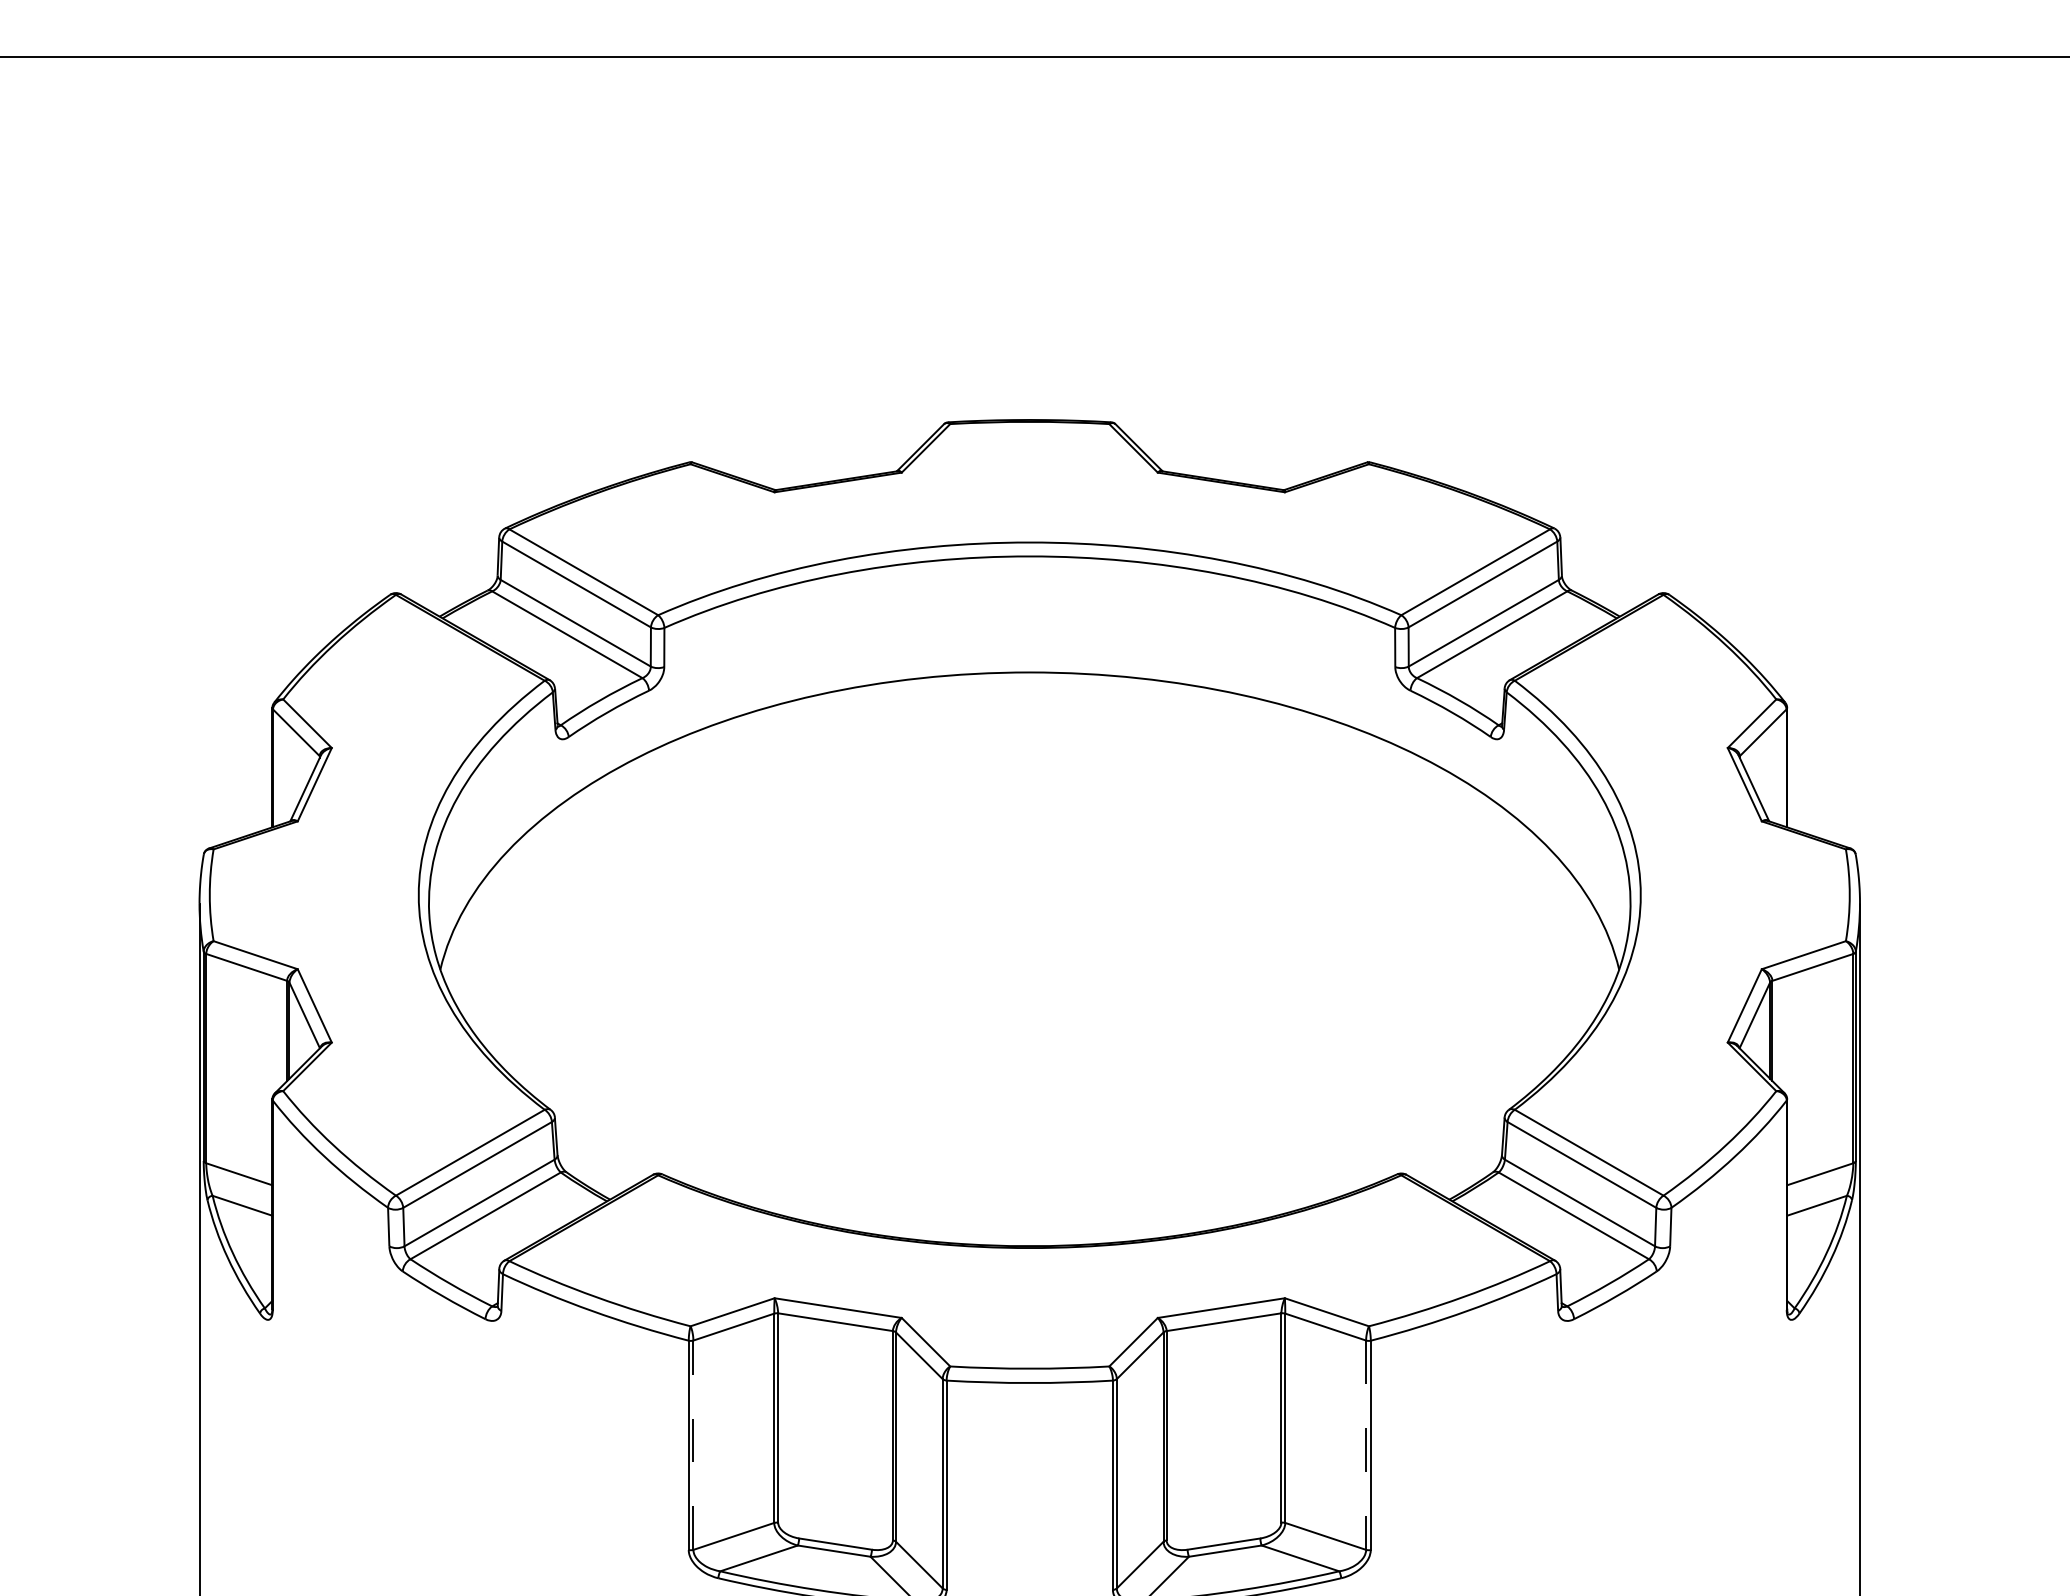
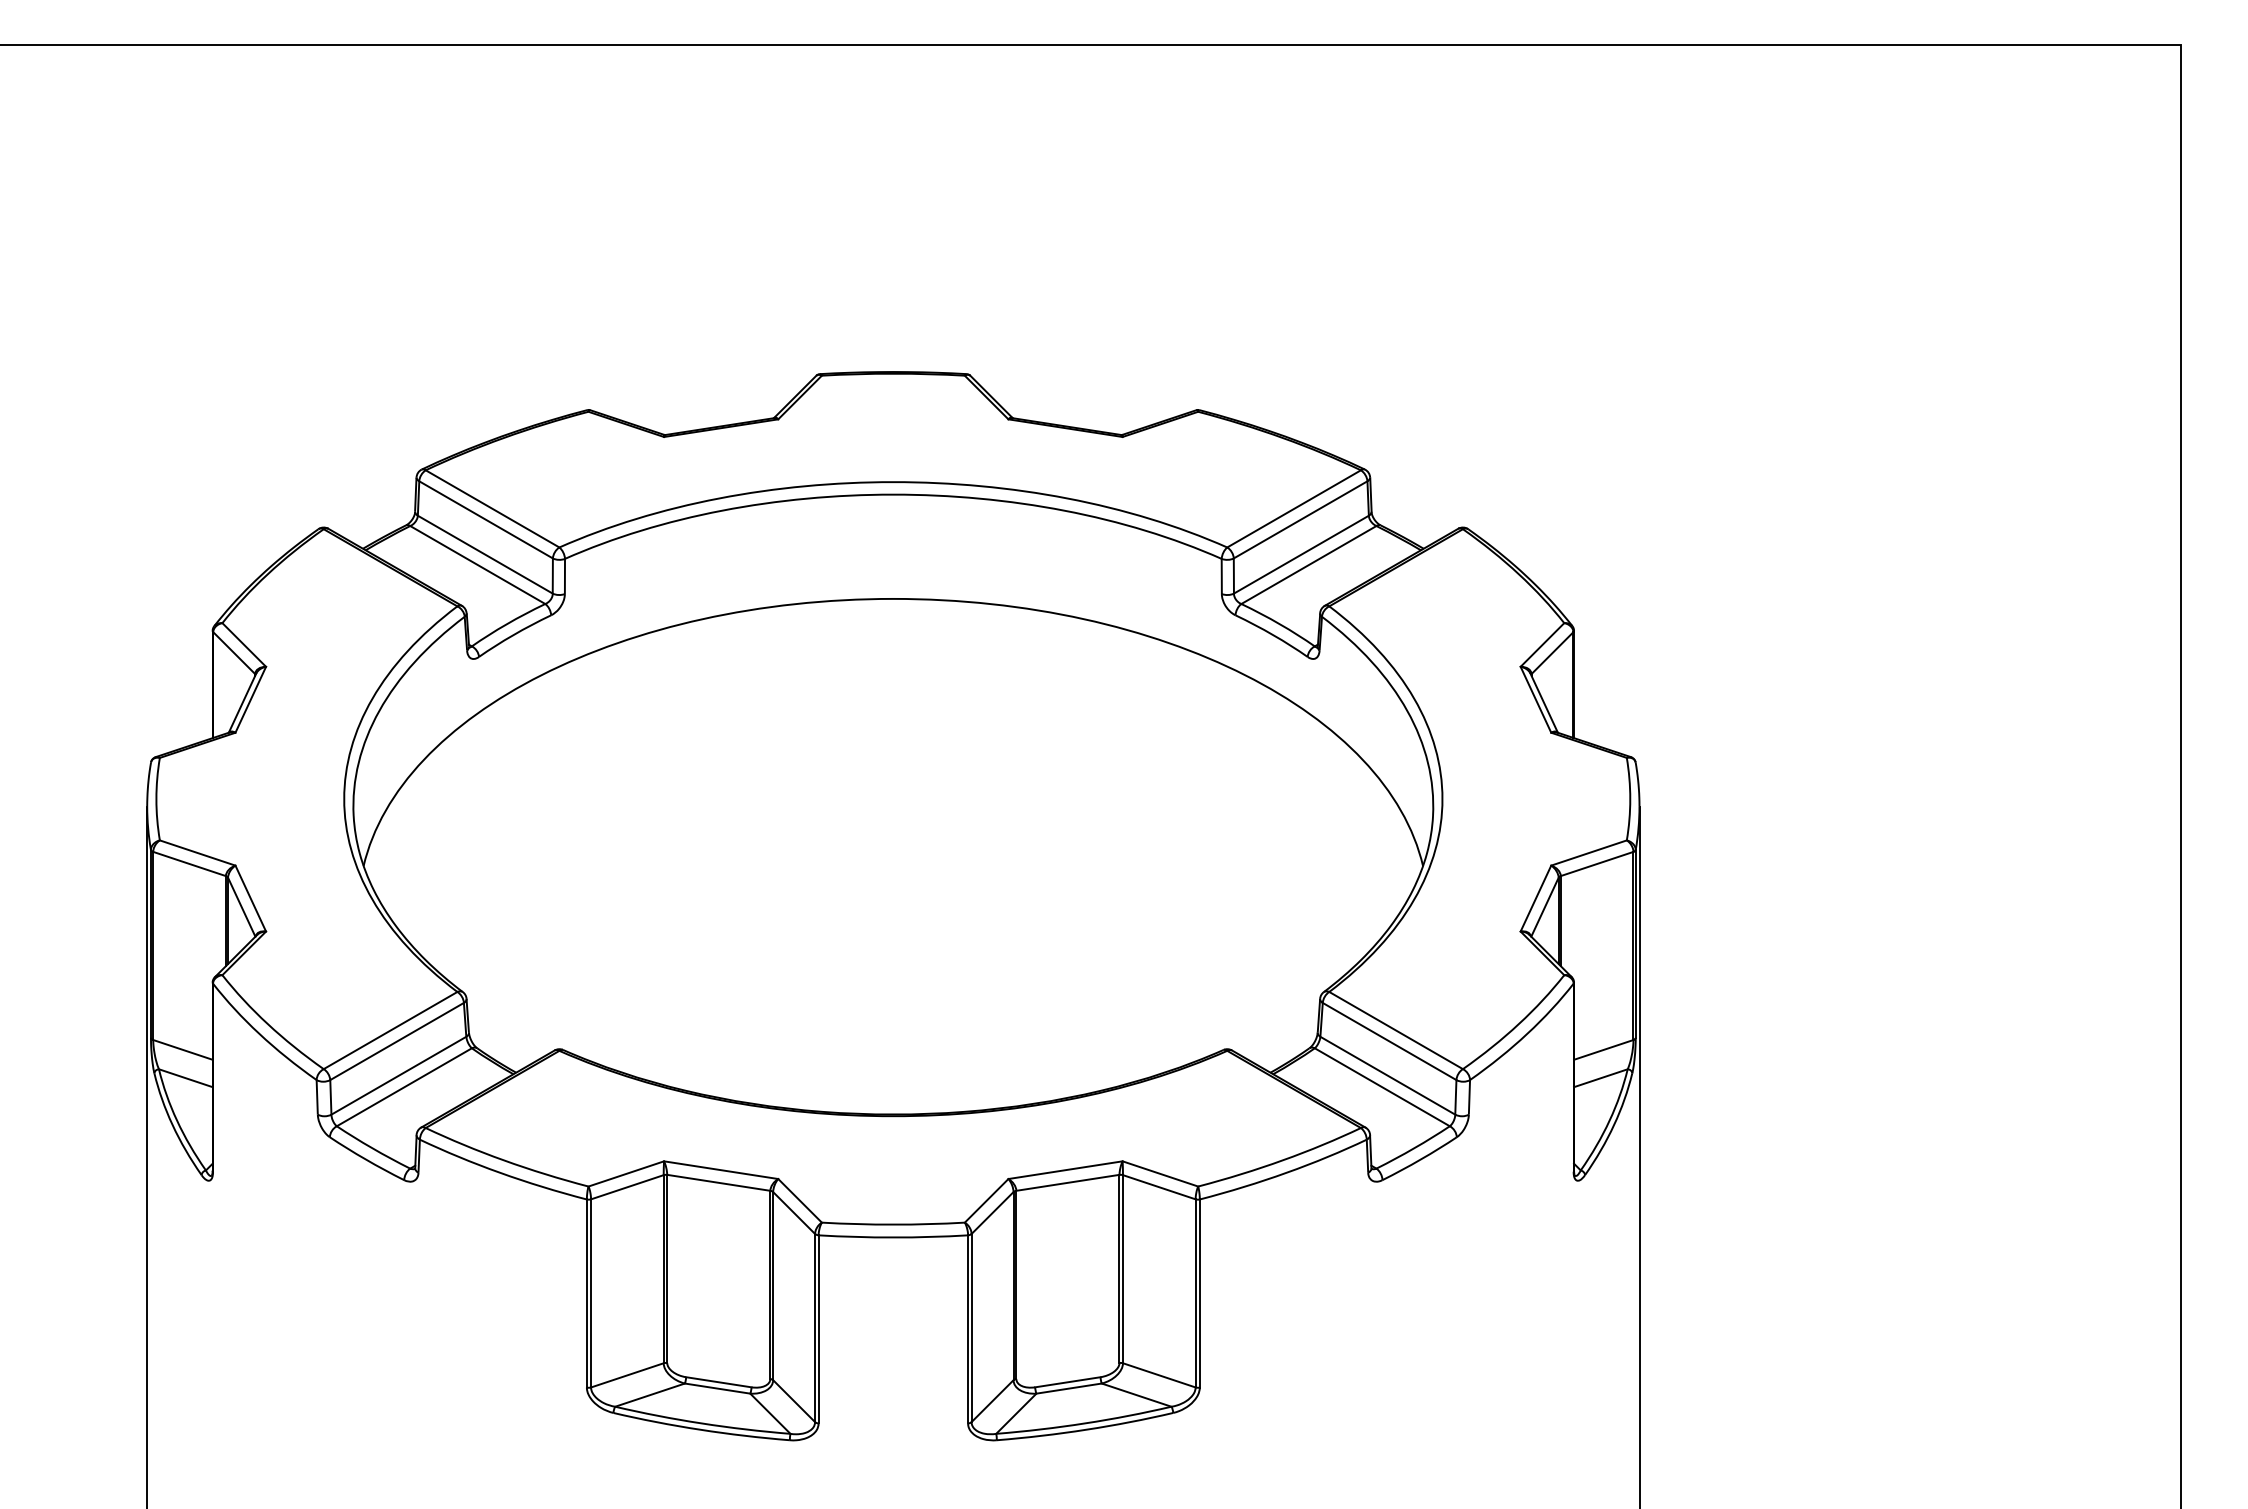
line: (693, 1444) -> (591, 1292), dashed -> solid
line: (1365, 1445) -> (1195, 1293), dashed -> solid

